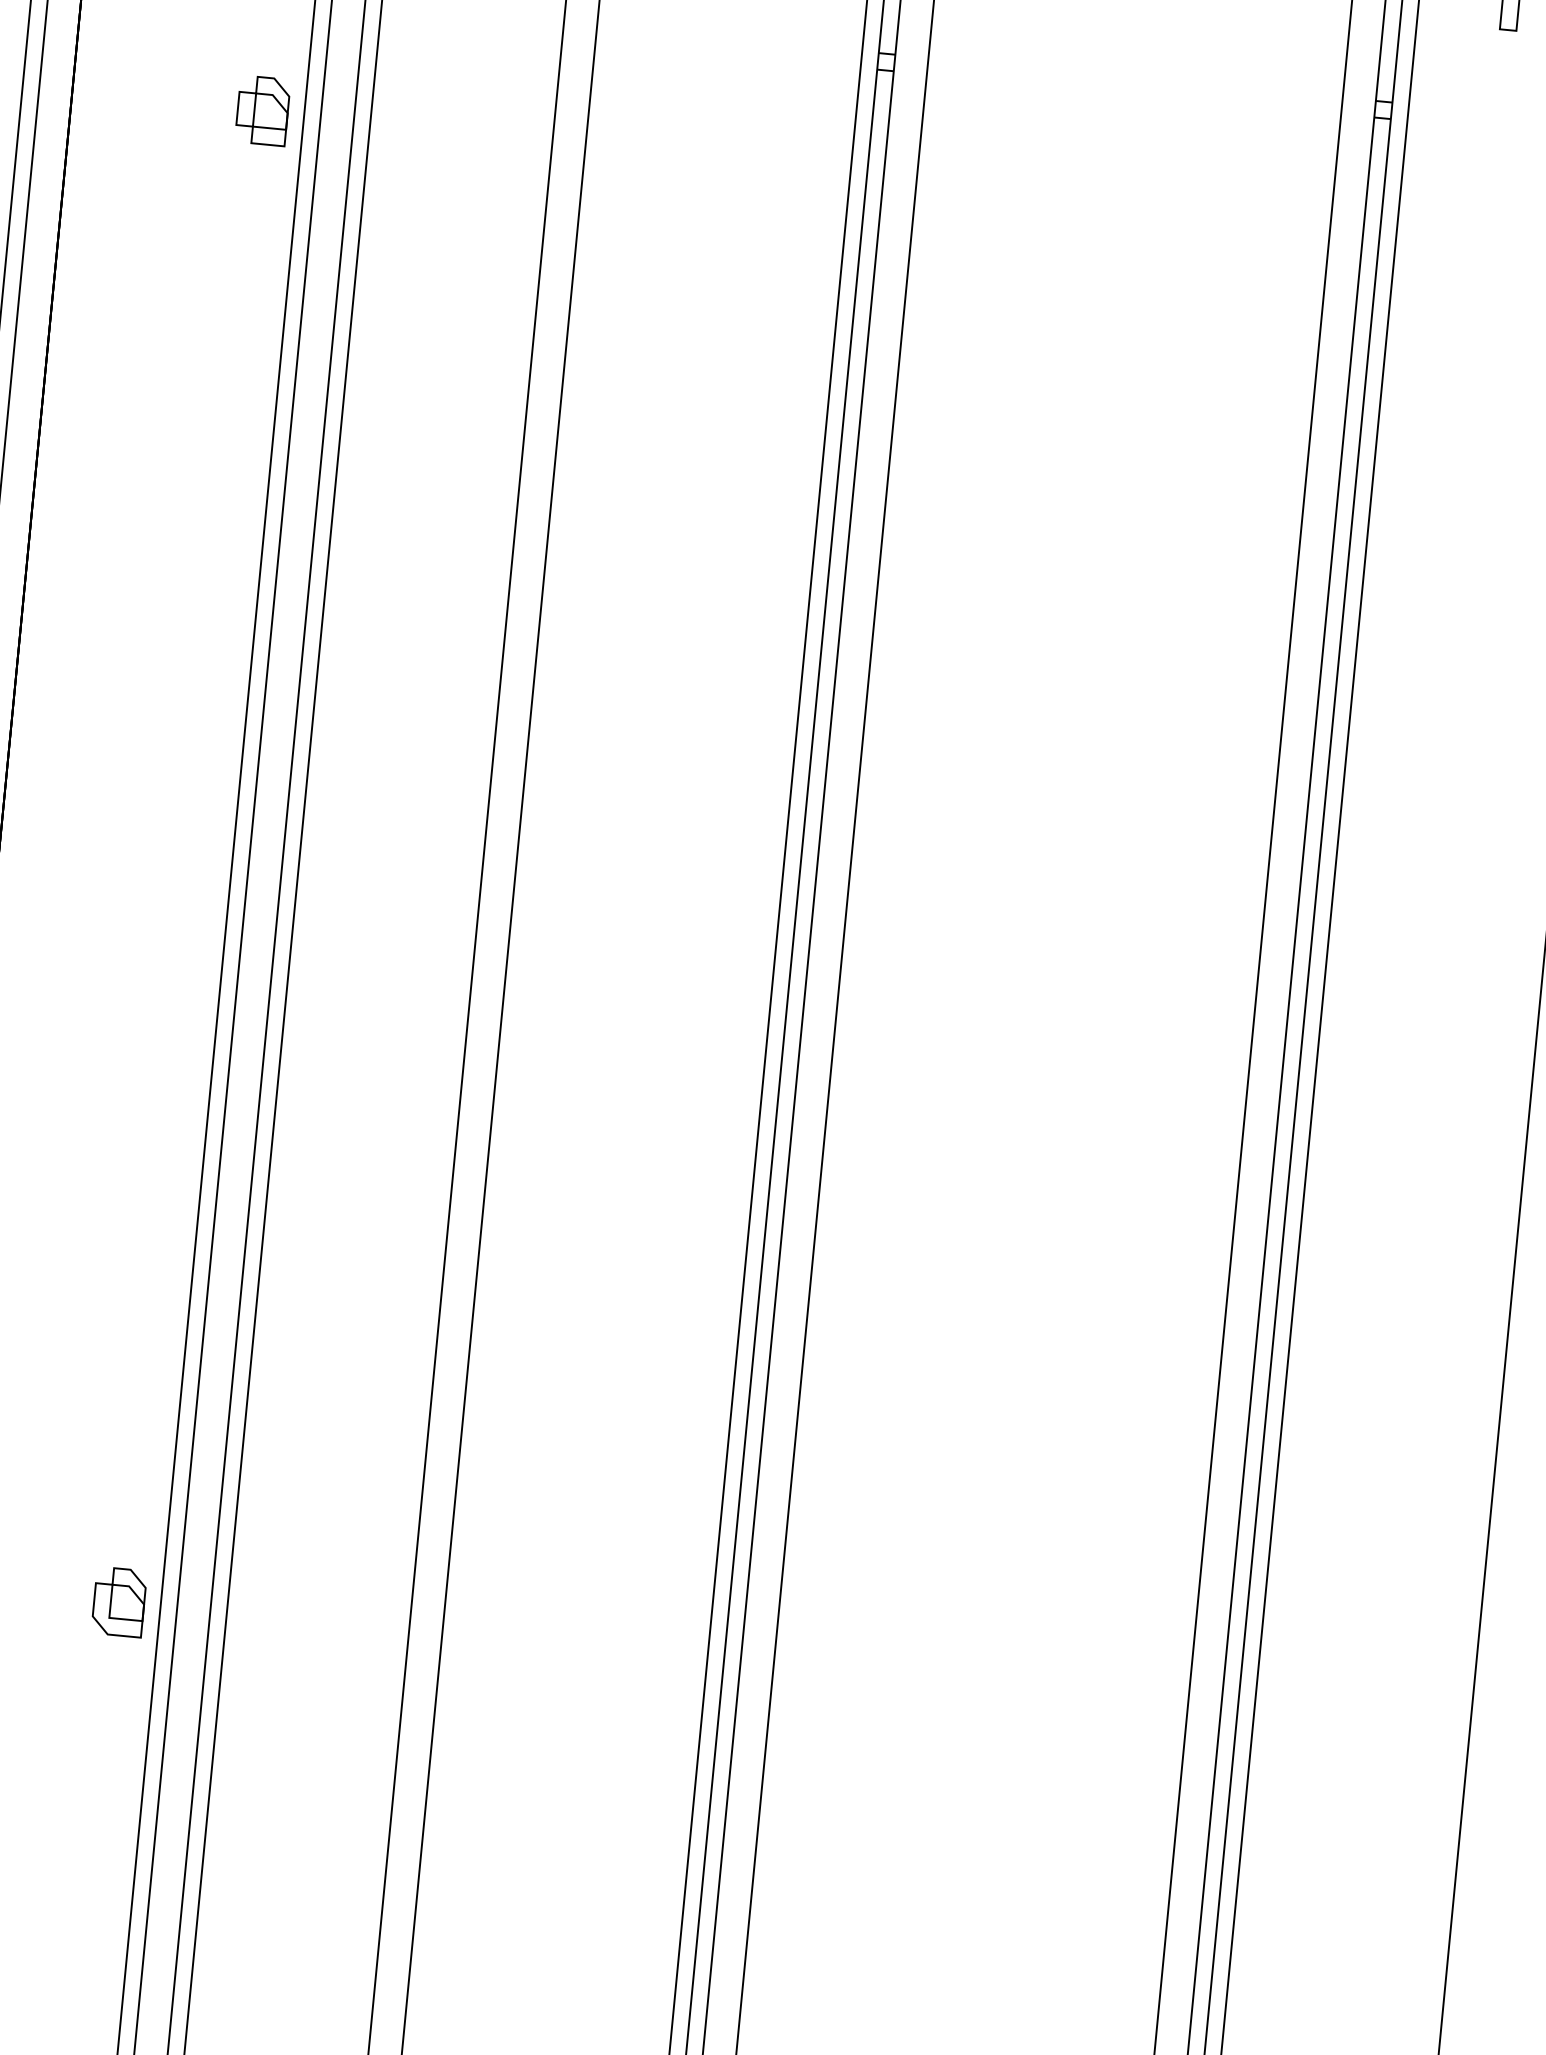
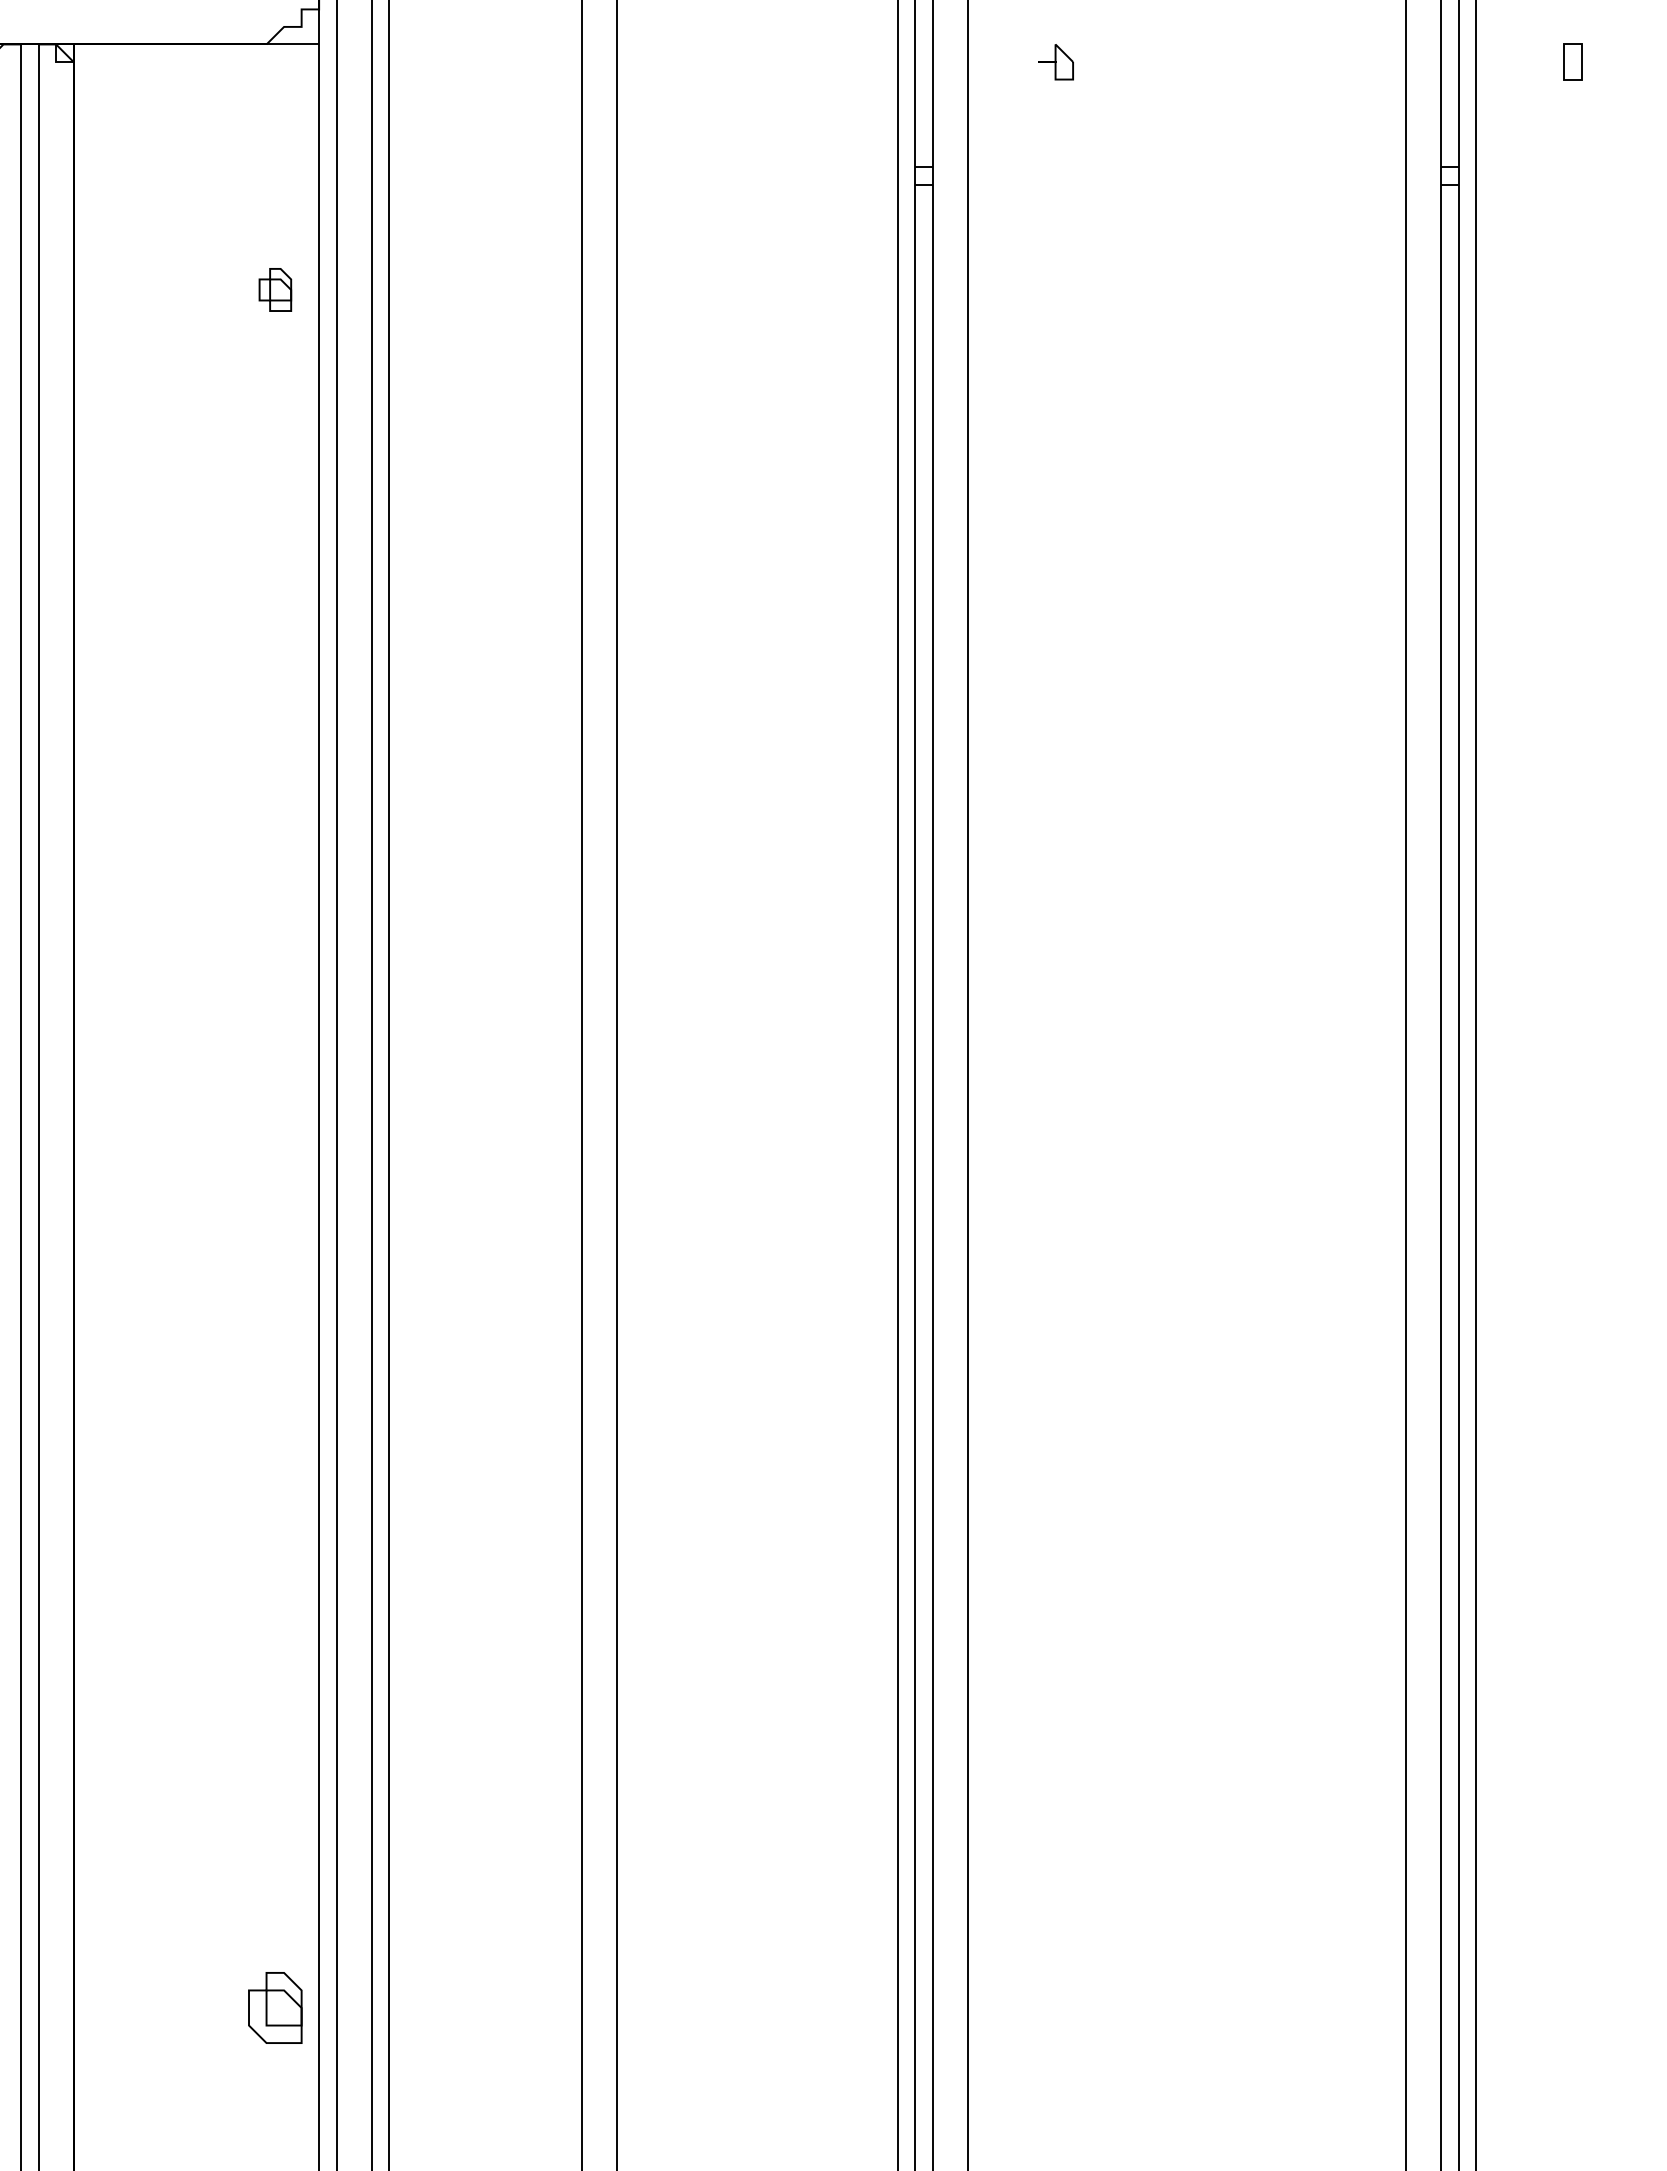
part: (263, 110) -> (275, 289), size x0.6
part: (119, 1601) -> (275, 2007), moved

